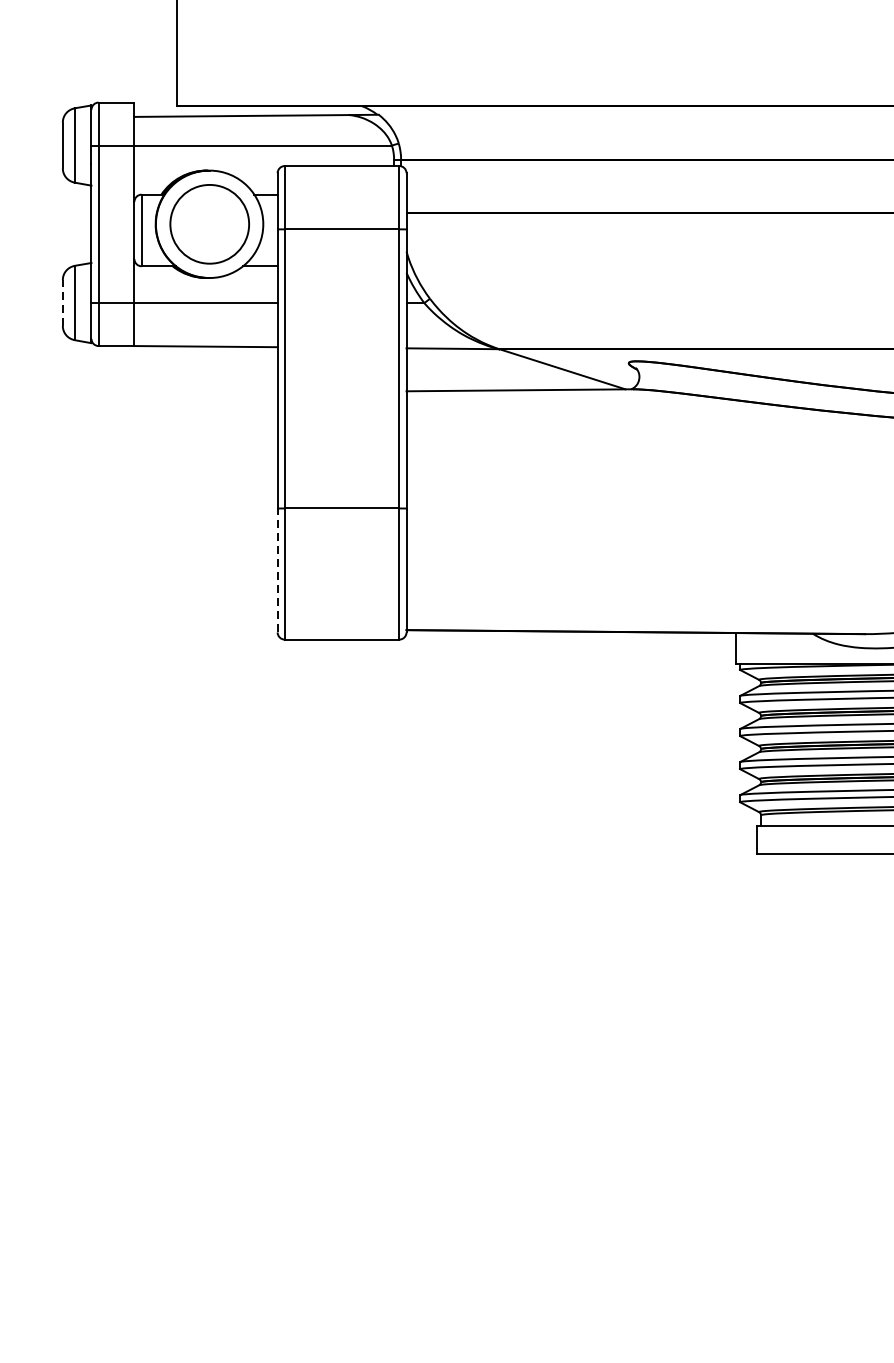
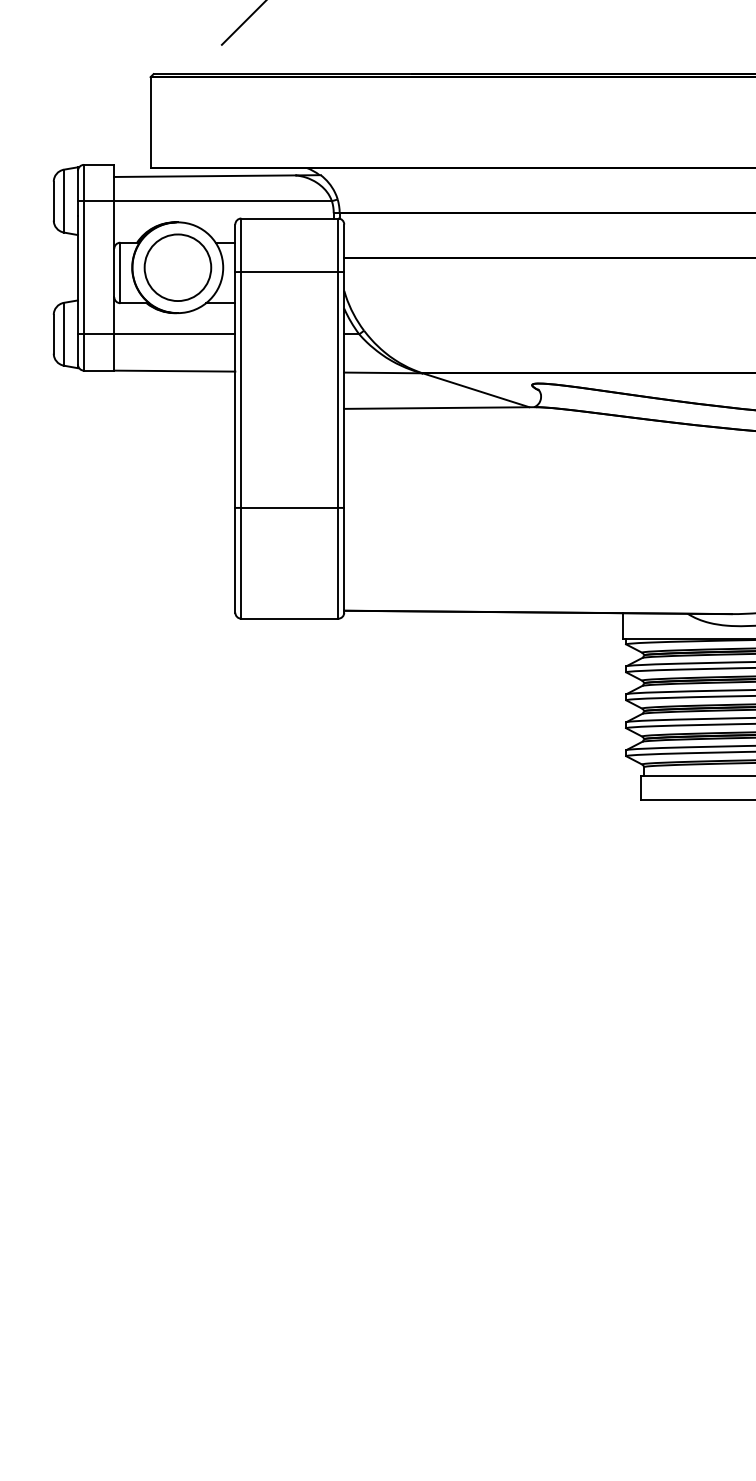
line: (62, 302) -> (53, 333), dashed -> solid
line: (277, 569) -> (235, 559), dashed -> solid

